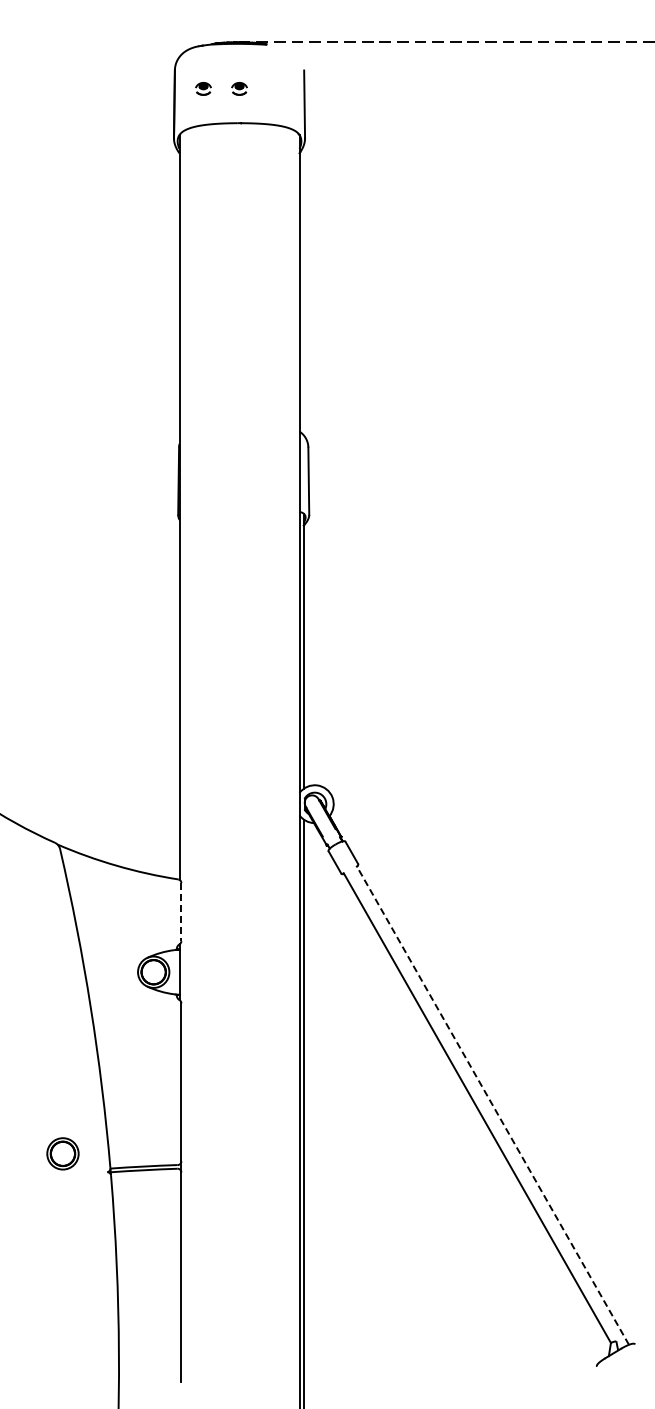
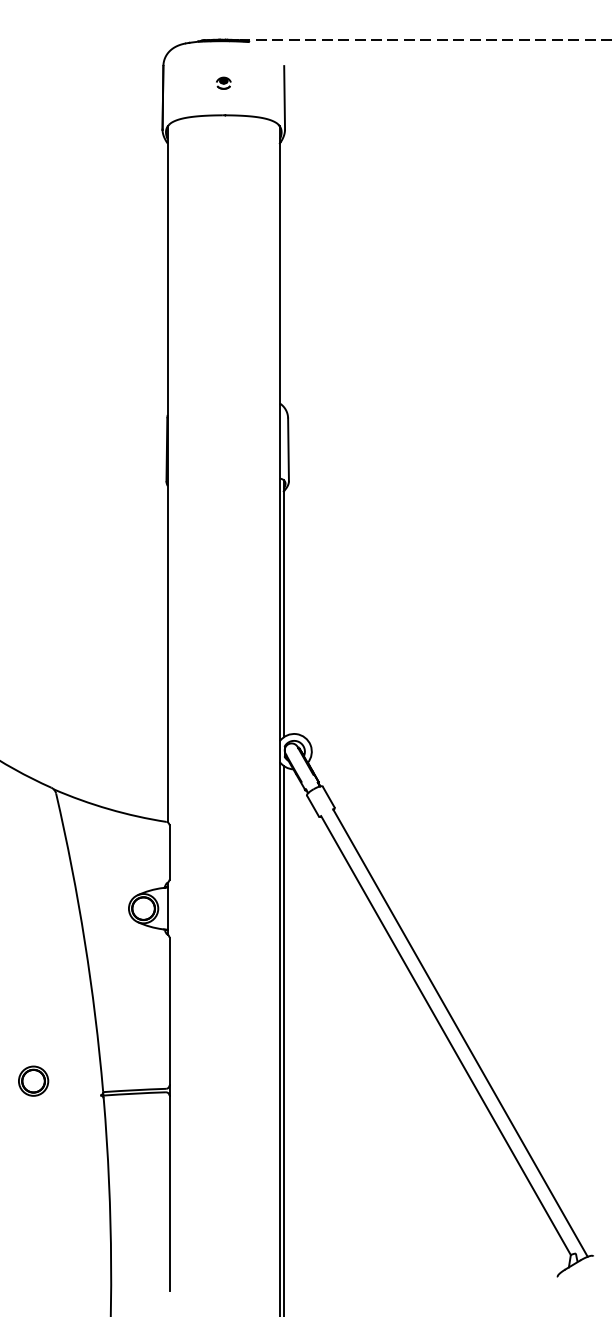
part: (203, 88) -> (190, 82), removed
line: (181, 912) -> (169, 852), dashed -> solid
line: (492, 1105) -> (460, 1033), dashed -> solid
part: (62, 1153) -> (33, 1080), moved

